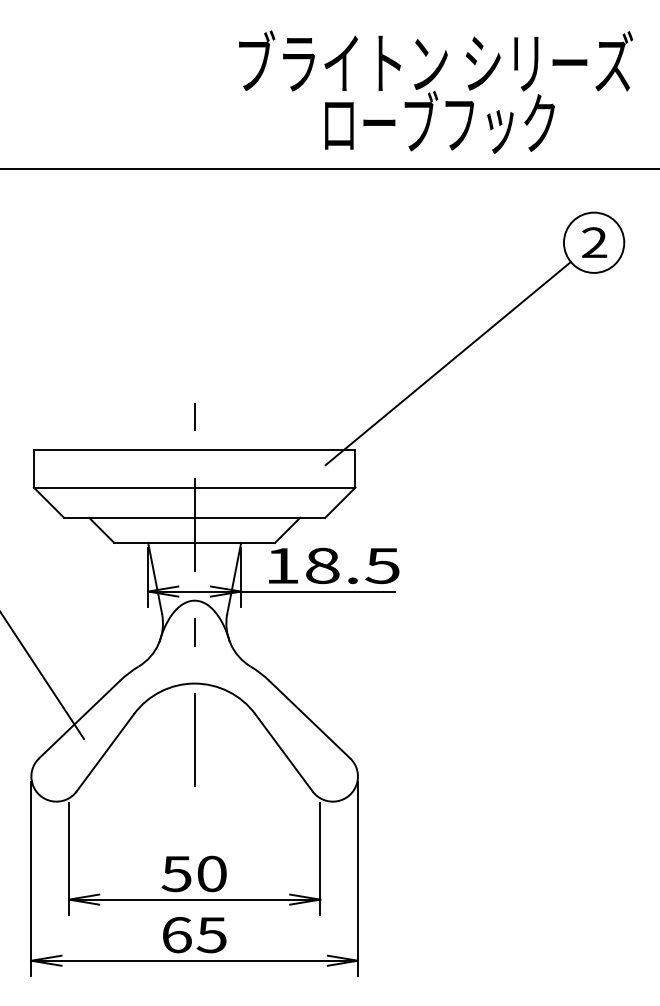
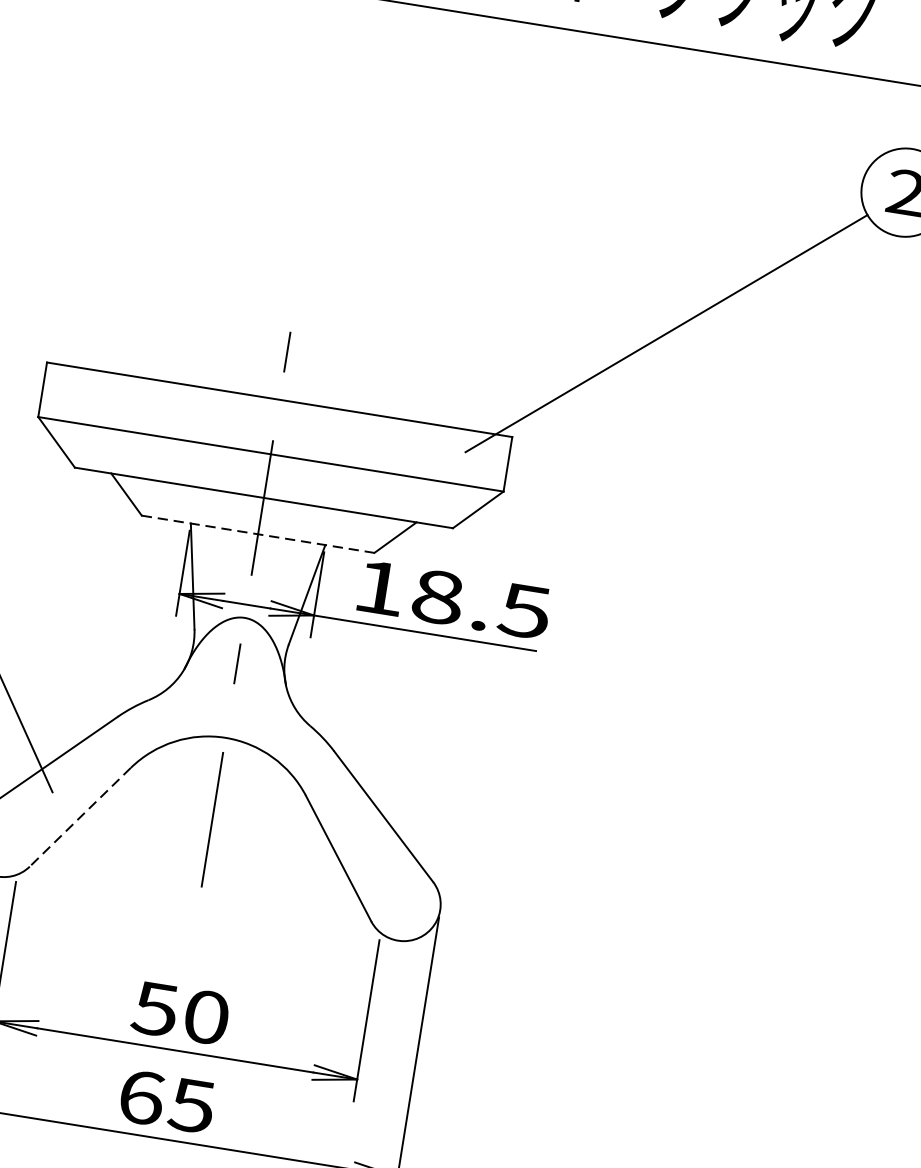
line: (195, 542) -> (259, 533), solid -> dashed
line: (105, 753) -> (80, 818), solid -> dashed

